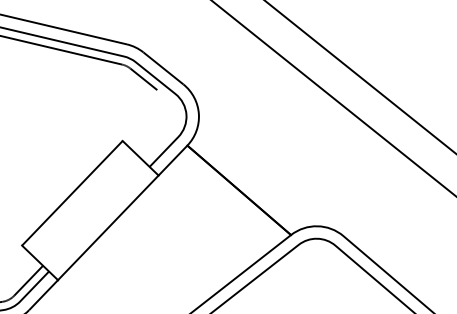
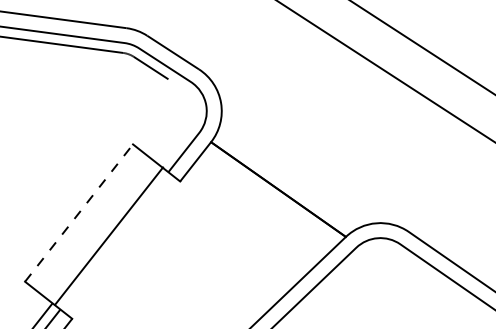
line: (72, 193) -> (79, 213), solid -> dashed
line: (108, 227) -> (109, 235), moved

